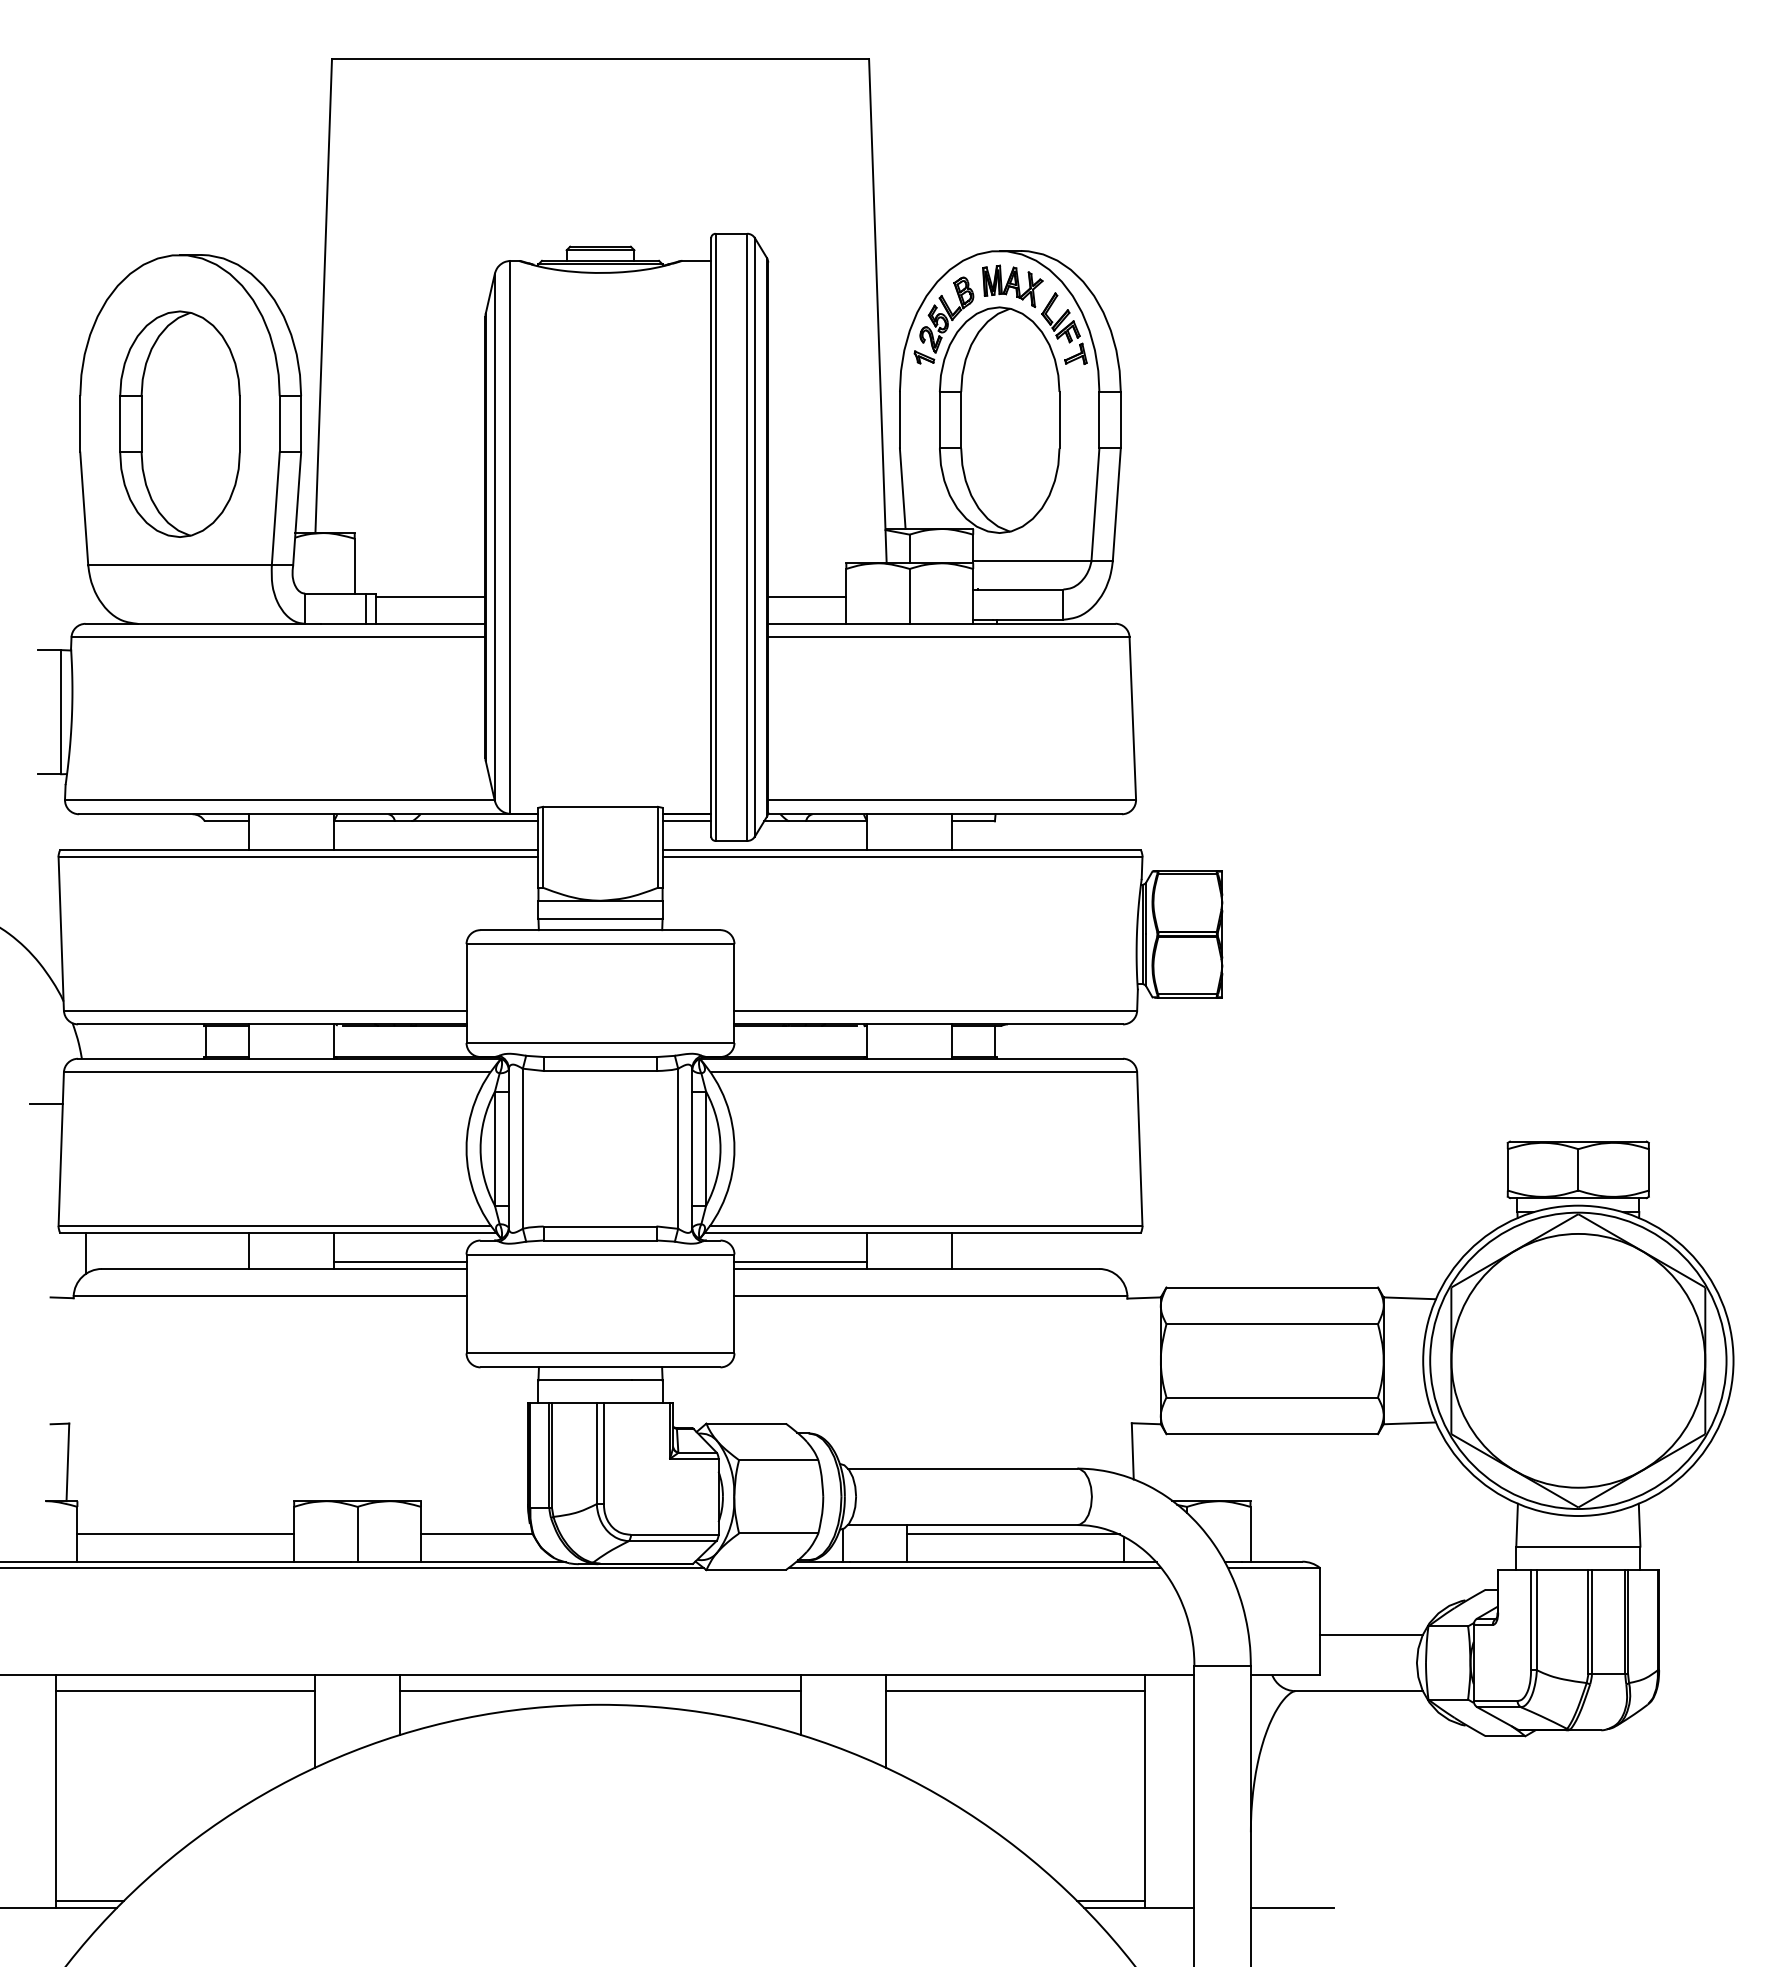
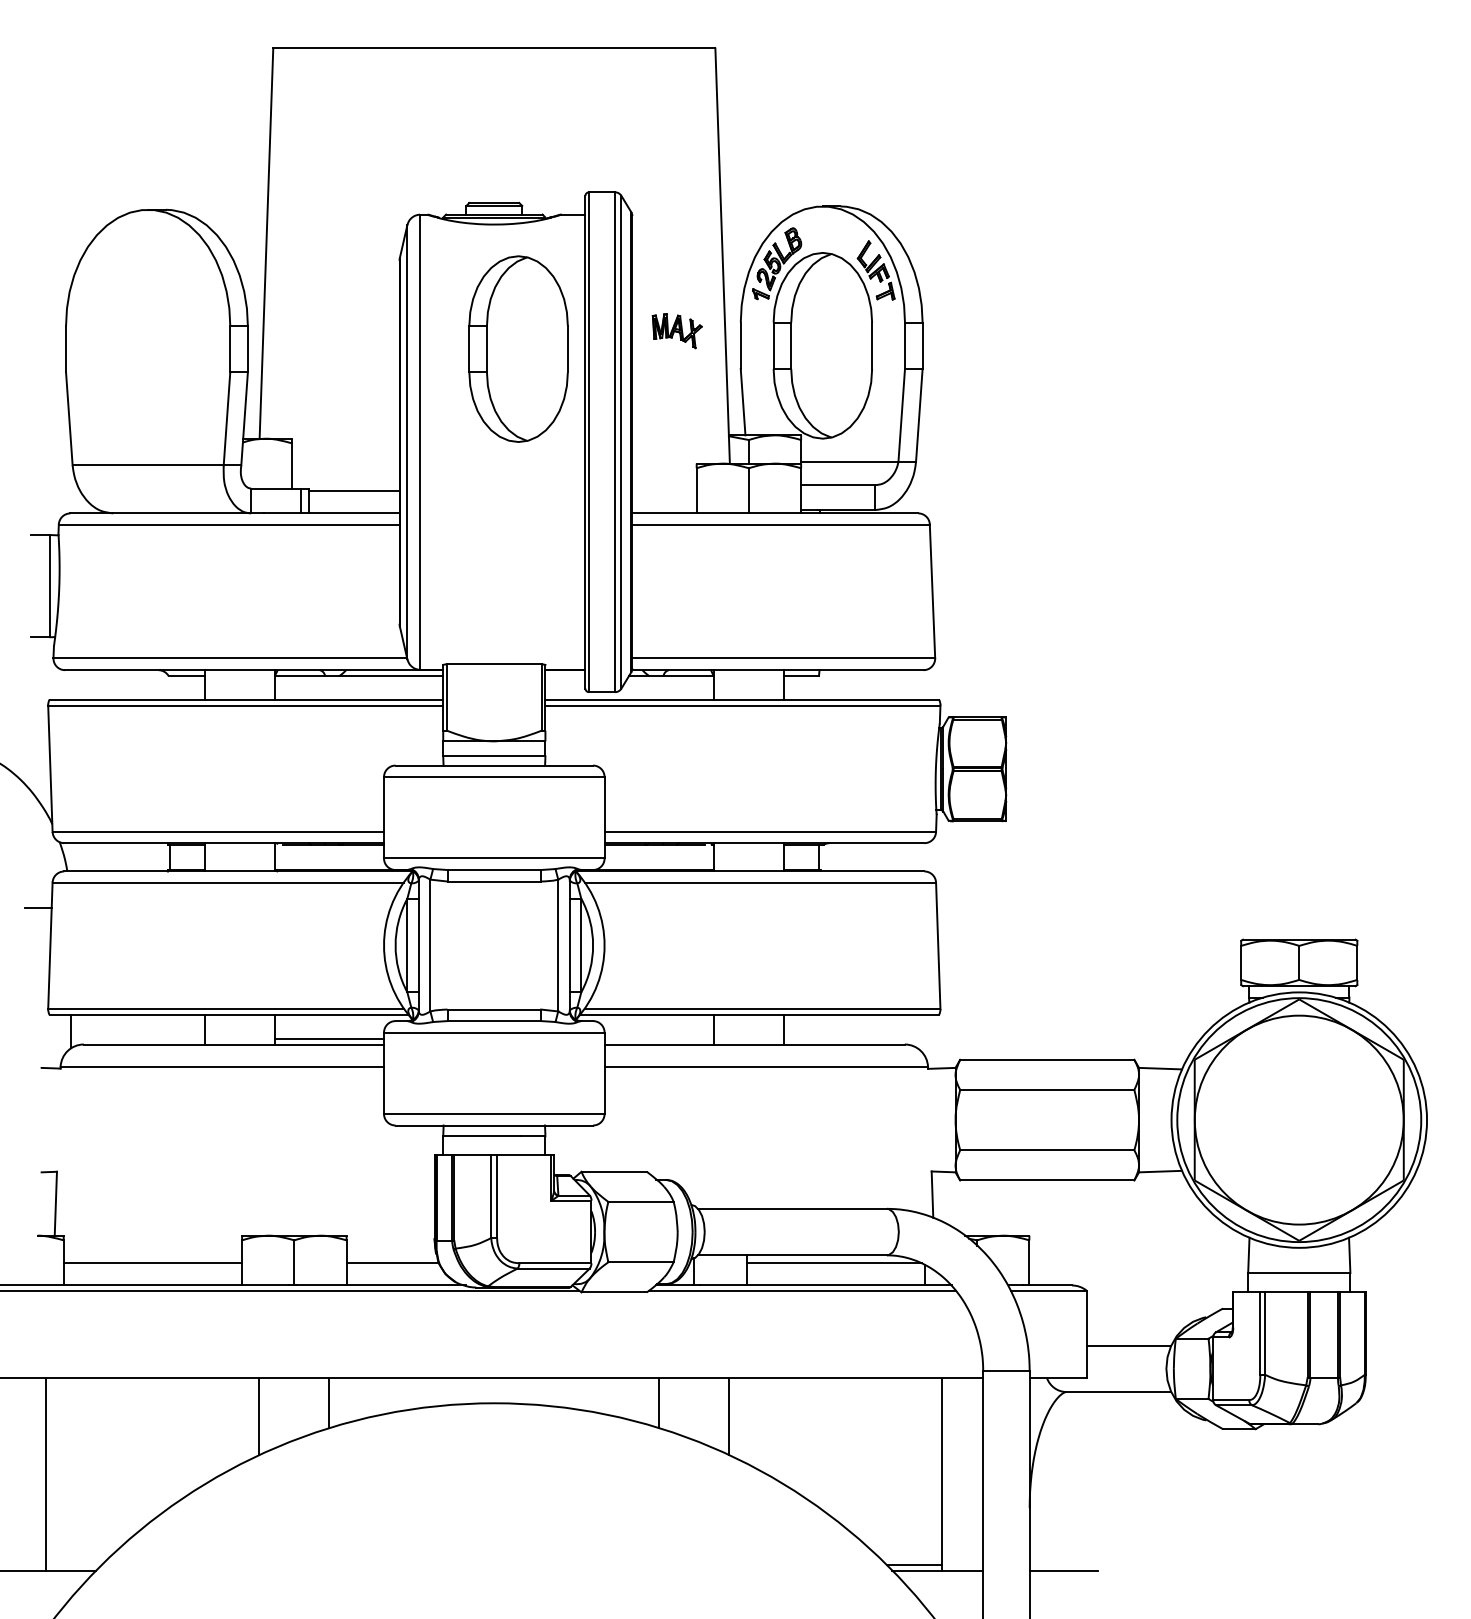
part: (1012, 285) -> (677, 330), moved
part: (179, 423) -> (518, 348), moved
line: (807, 596) -> (664, 490), removed
line: (686, 821) -> (565, 676), removed
line: (800, 1261) -> (658, 1038), removed
line: (185, 1691) -> (152, 1392), removed
line: (600, 1691) -> (494, 1392), removed
line: (1014, 1691) -> (835, 1392), removed
line: (89, 1900) -> (73, 1564), removed

